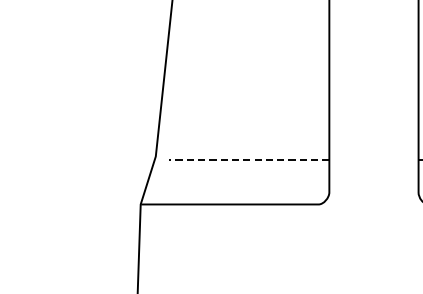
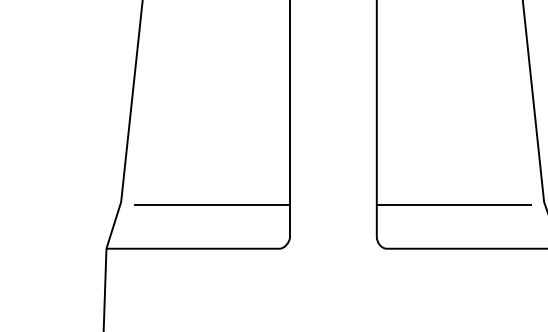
line: (249, 160) -> (212, 205), dashed -> solid

